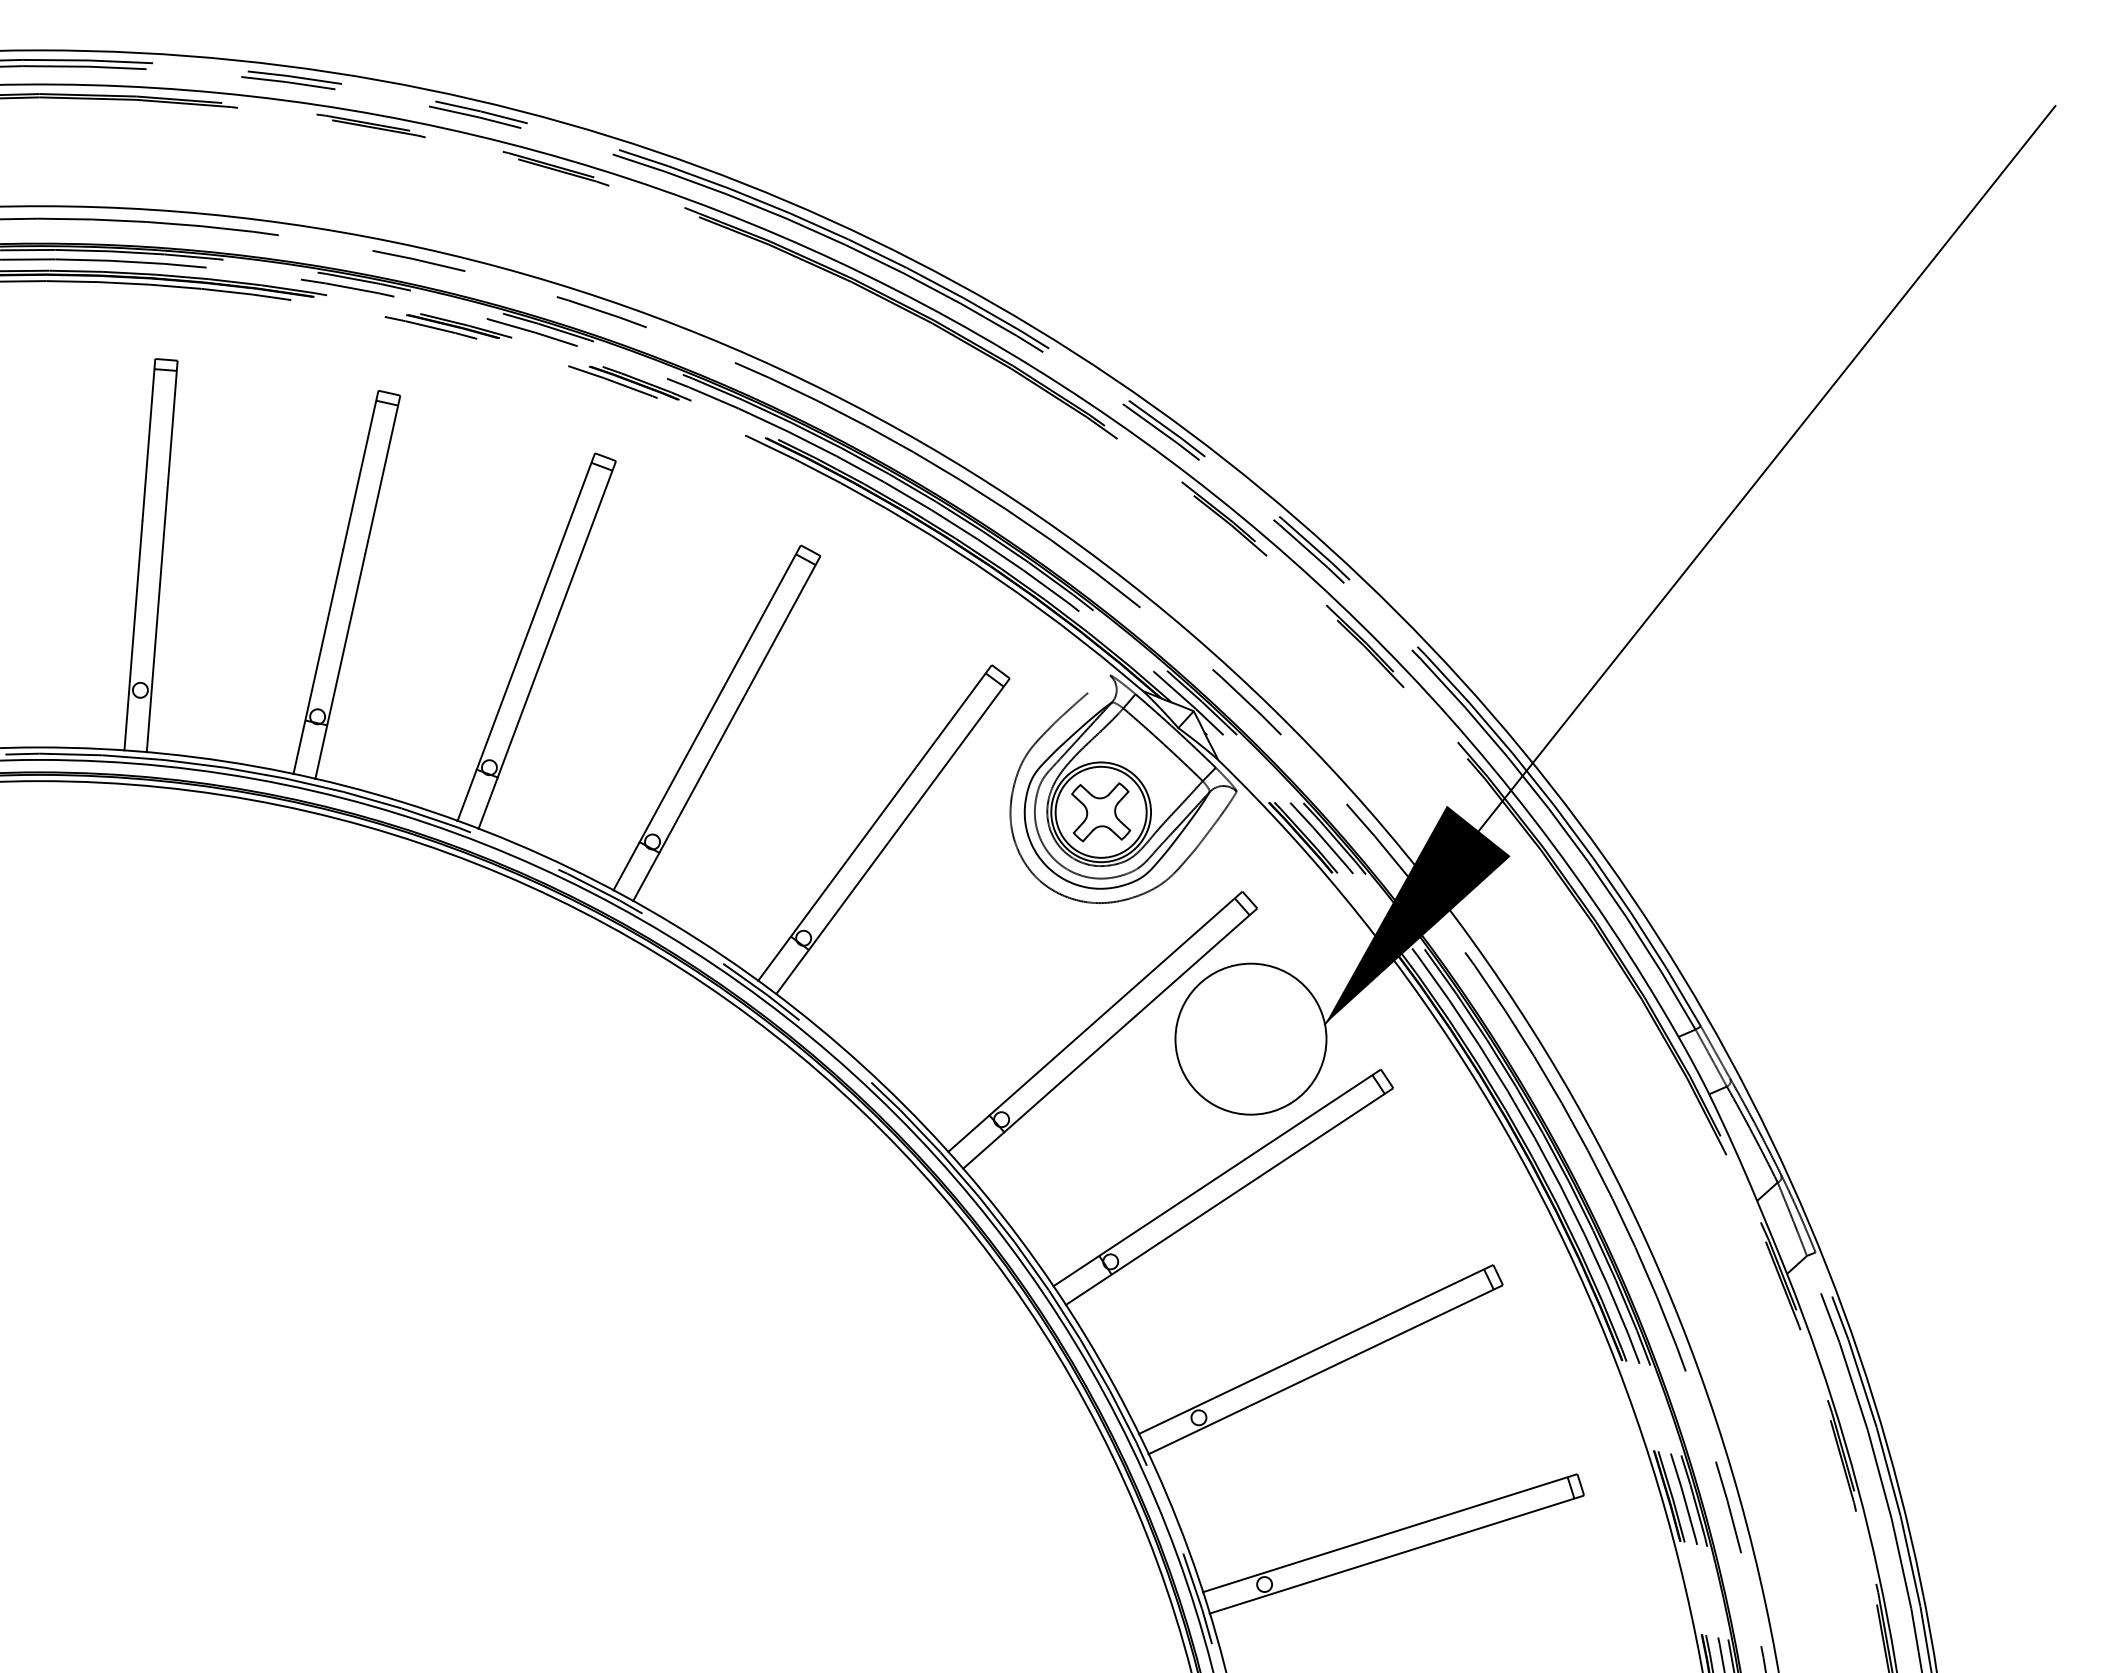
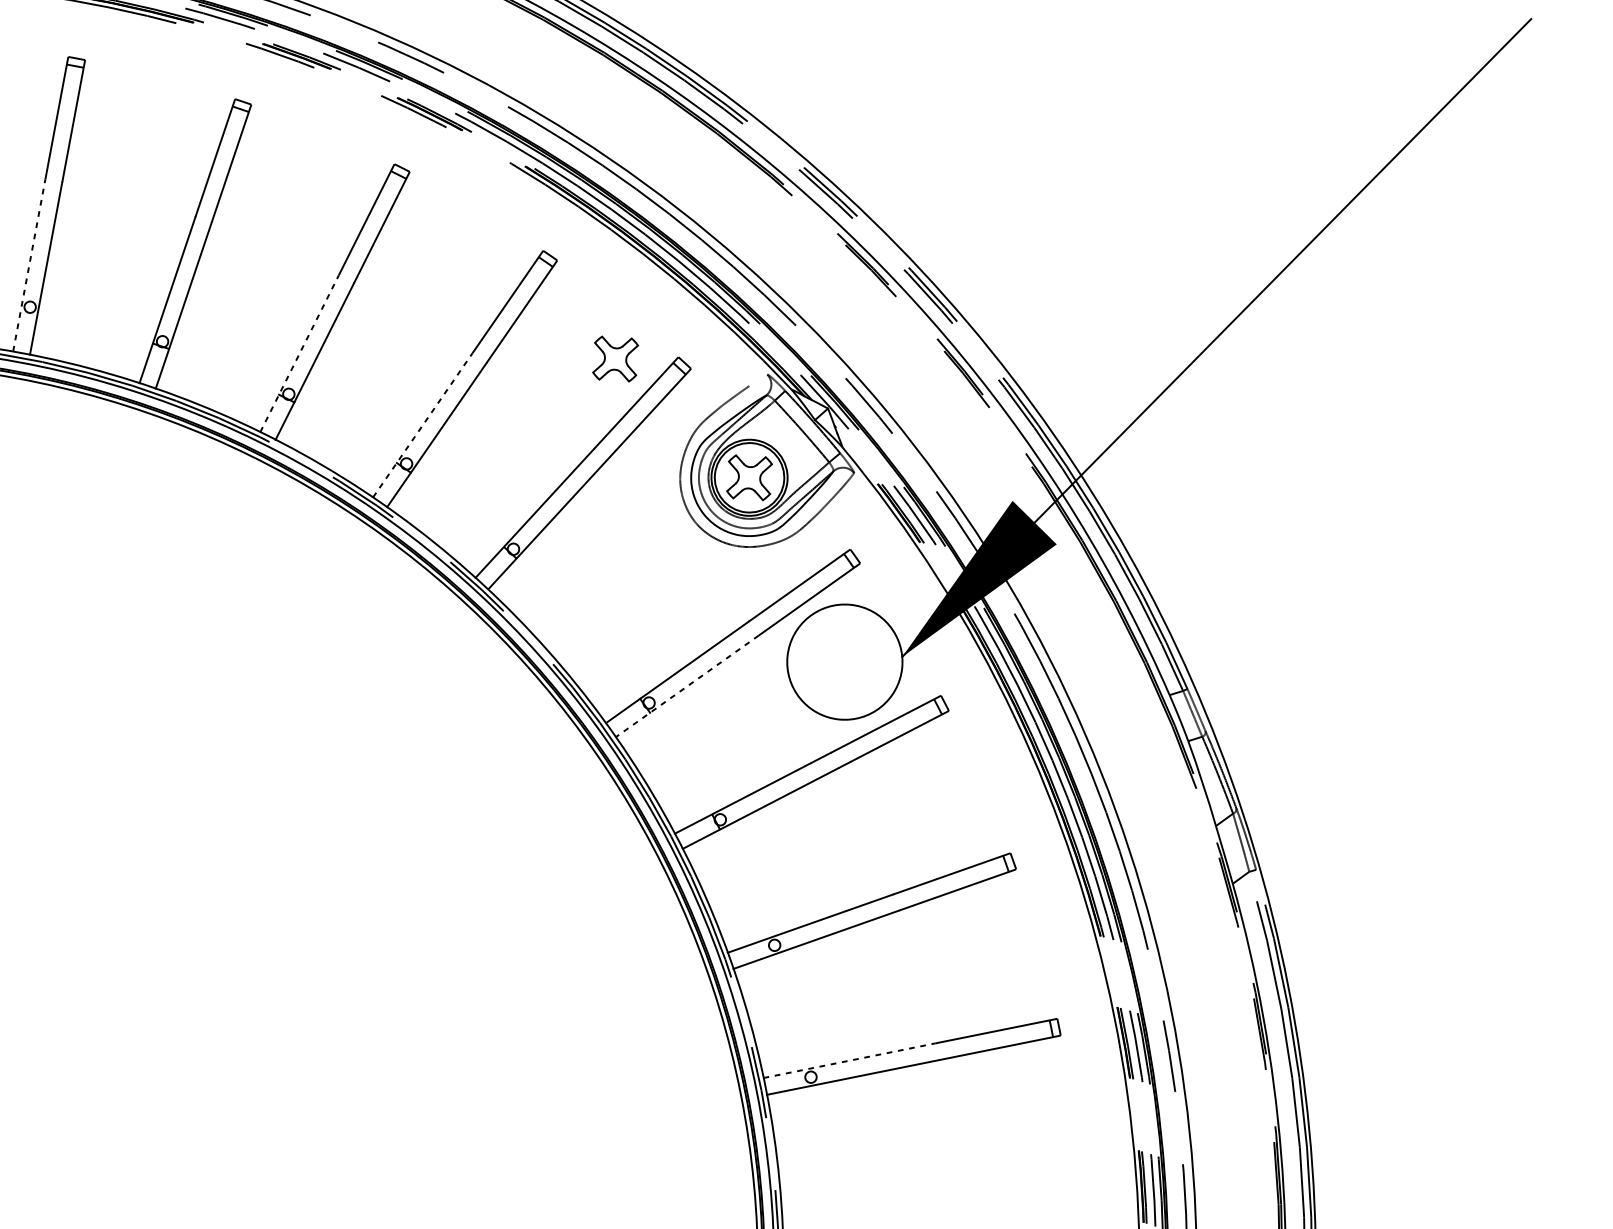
line: (133, 635) -> (29, 265), solid -> dashed
part: (910, 676) -> (615, 359), added
line: (497, 713) -> (299, 353), solid -> dashed
line: (668, 789) -> (422, 425), solid -> dashed
line: (1049, 1092) -> (687, 686), solid -> dashed
line: (1312, 1557) -> (849, 1060), solid -> dashed

